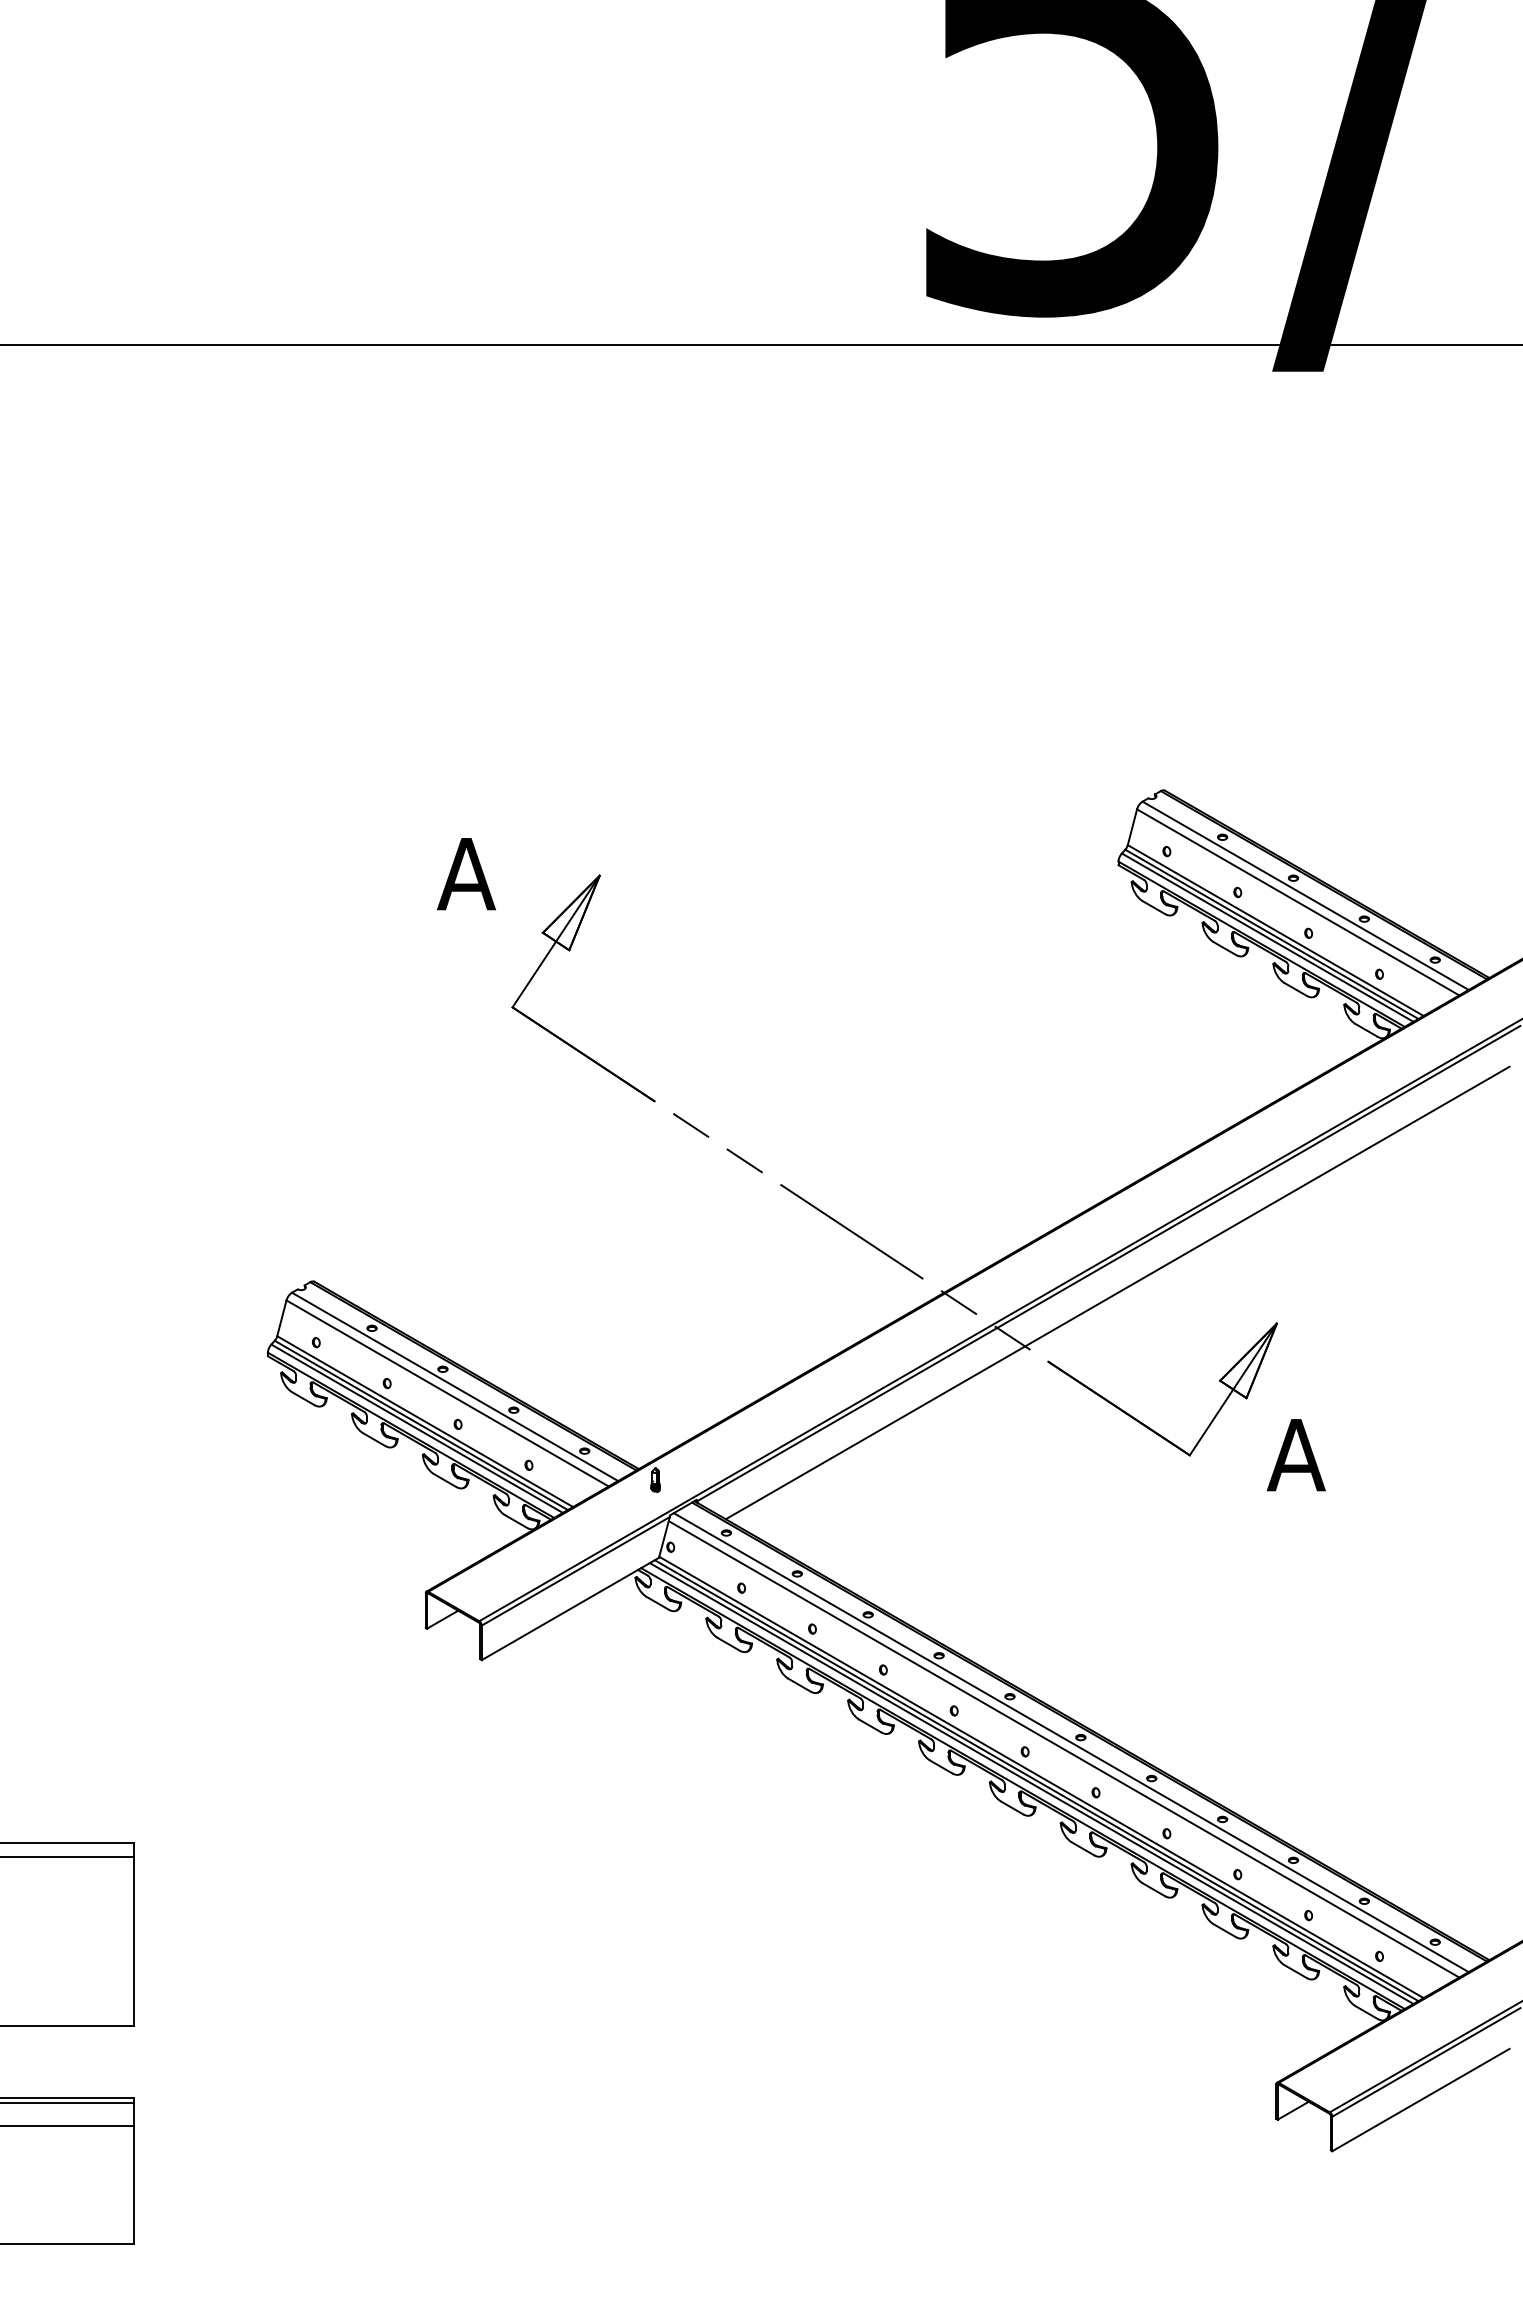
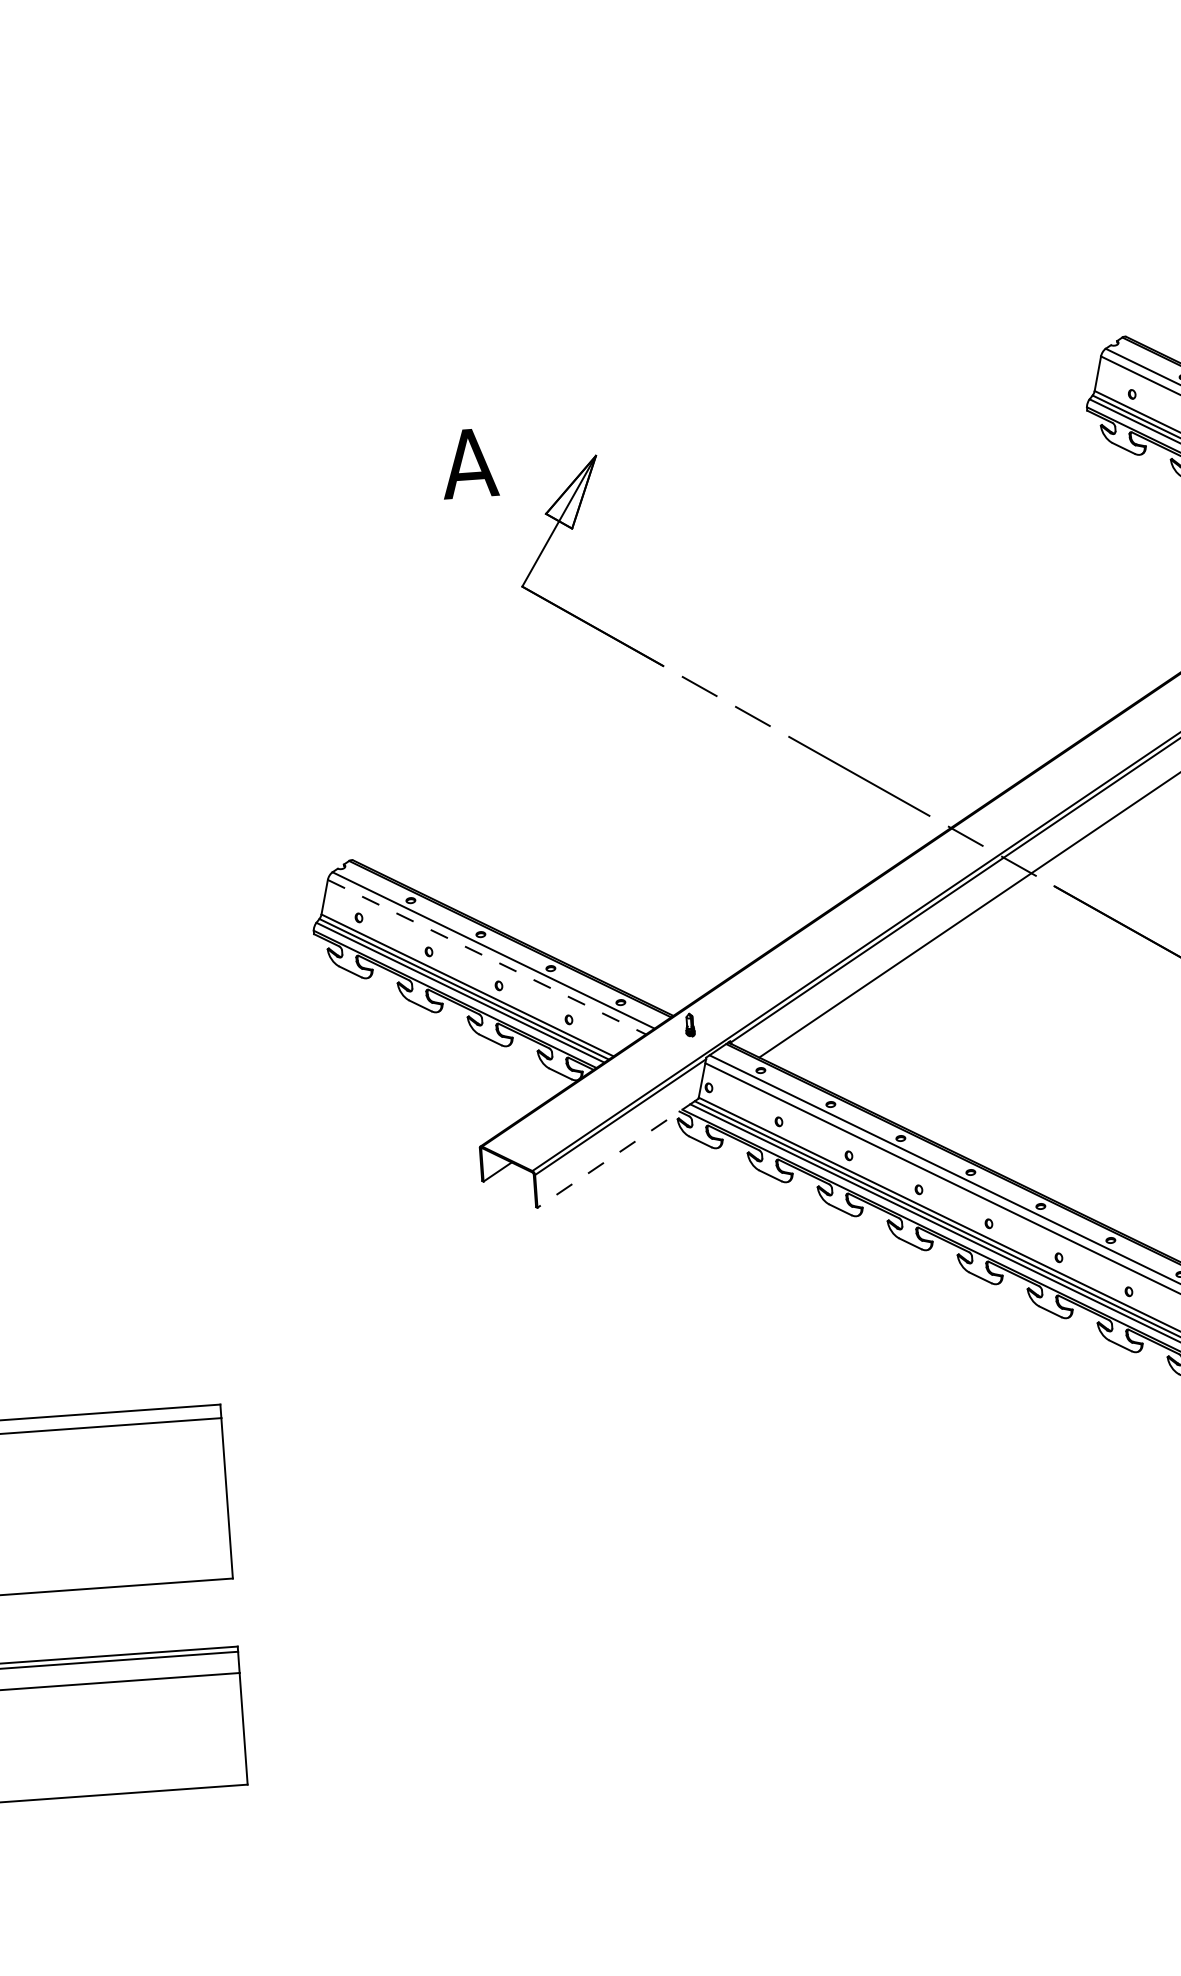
line: (448, 1393) -> (487, 957), solid -> dashed
line: (569, 1609) -> (617, 1153), solid -> dashed

